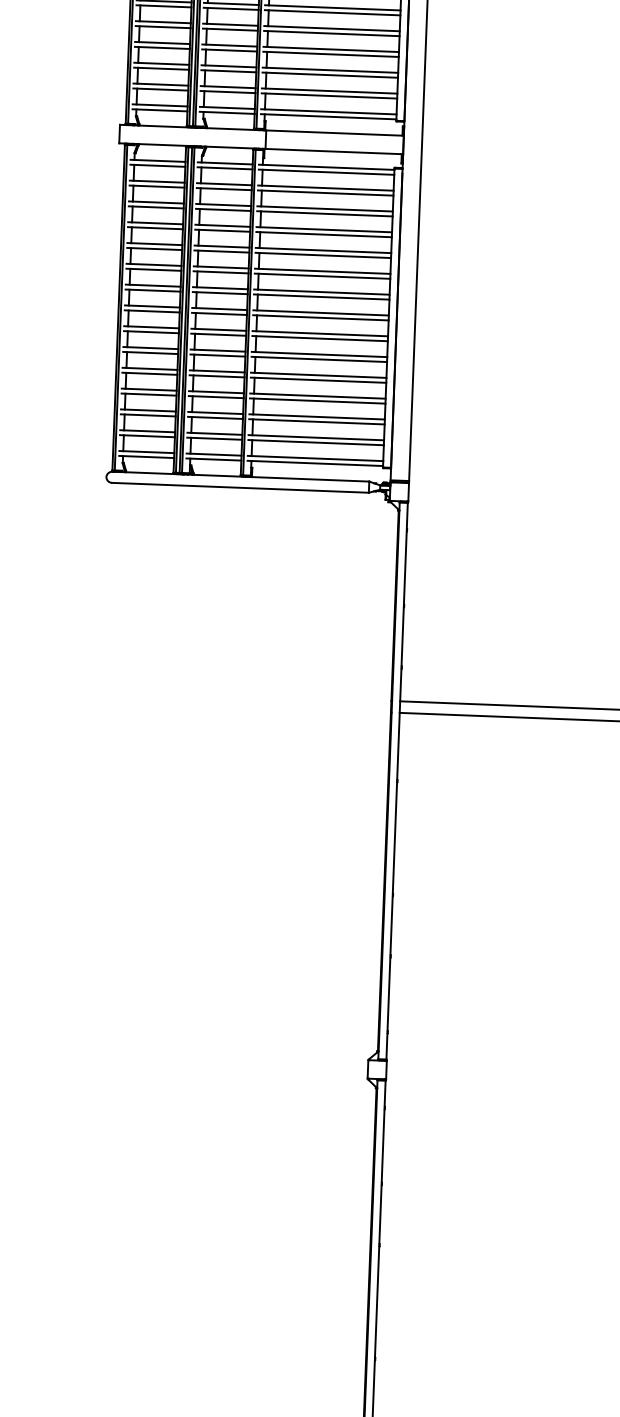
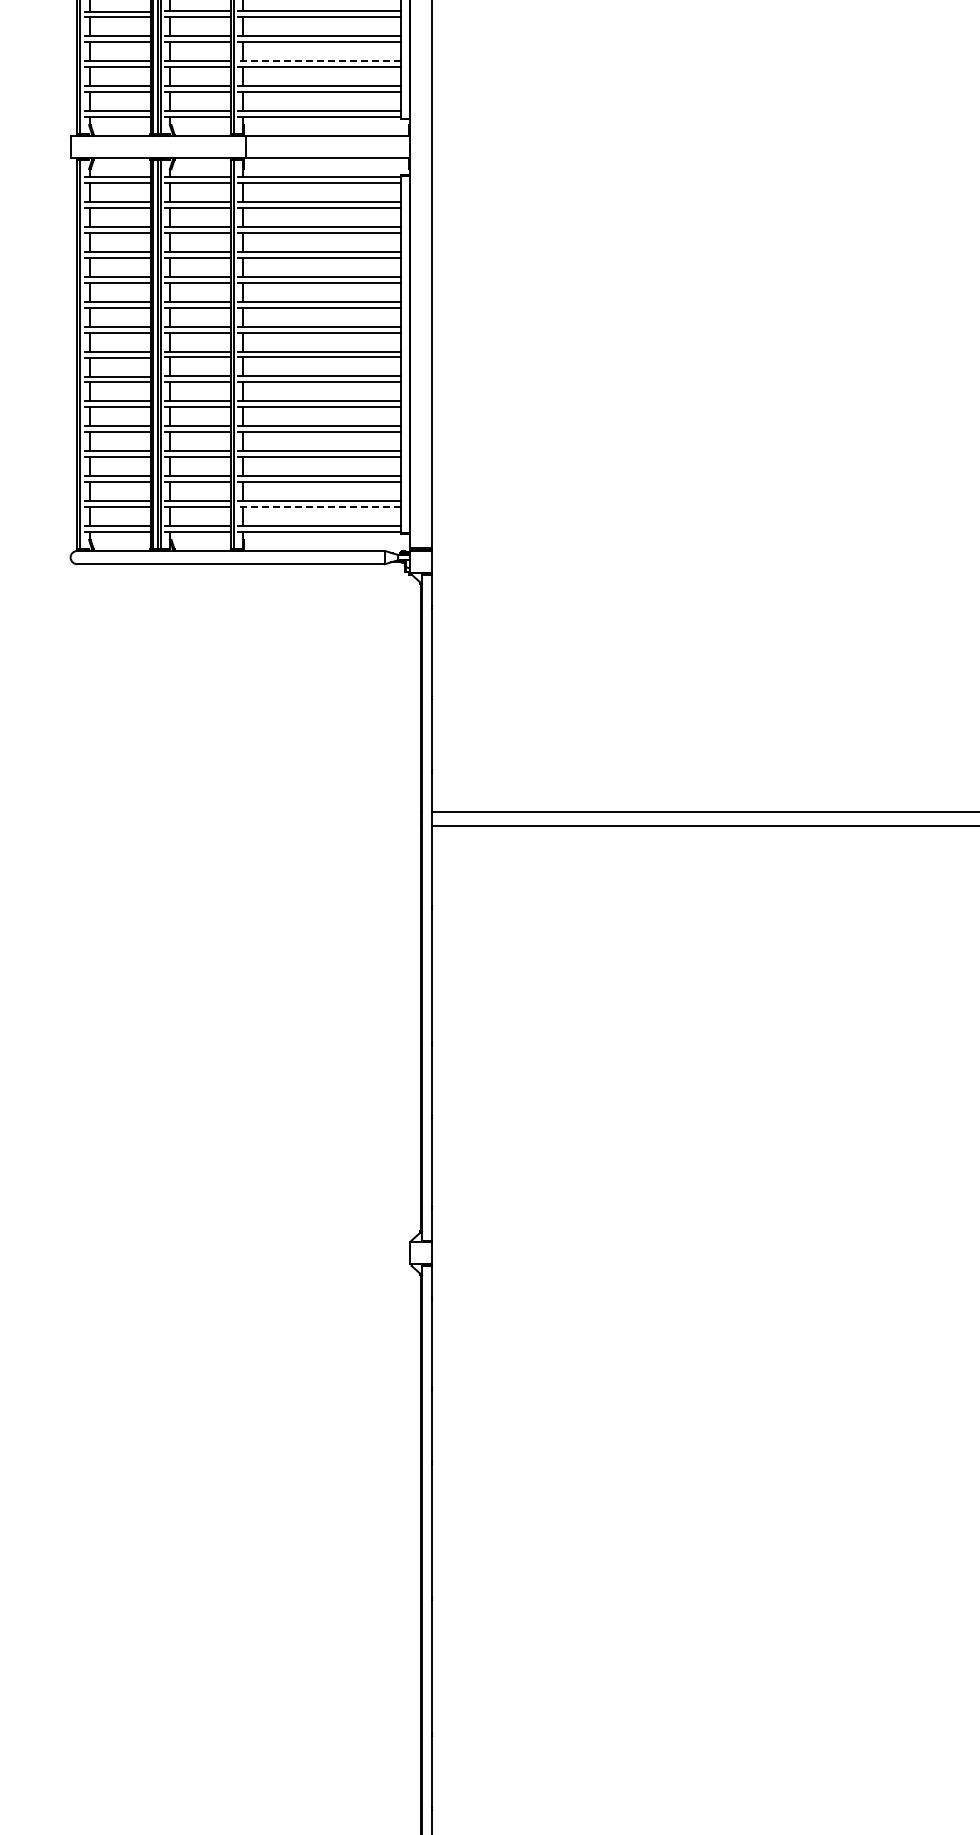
line: (330, 70) -> (319, 61), solid -> dashed
line: (316, 442) -> (319, 506), solid -> dashed

